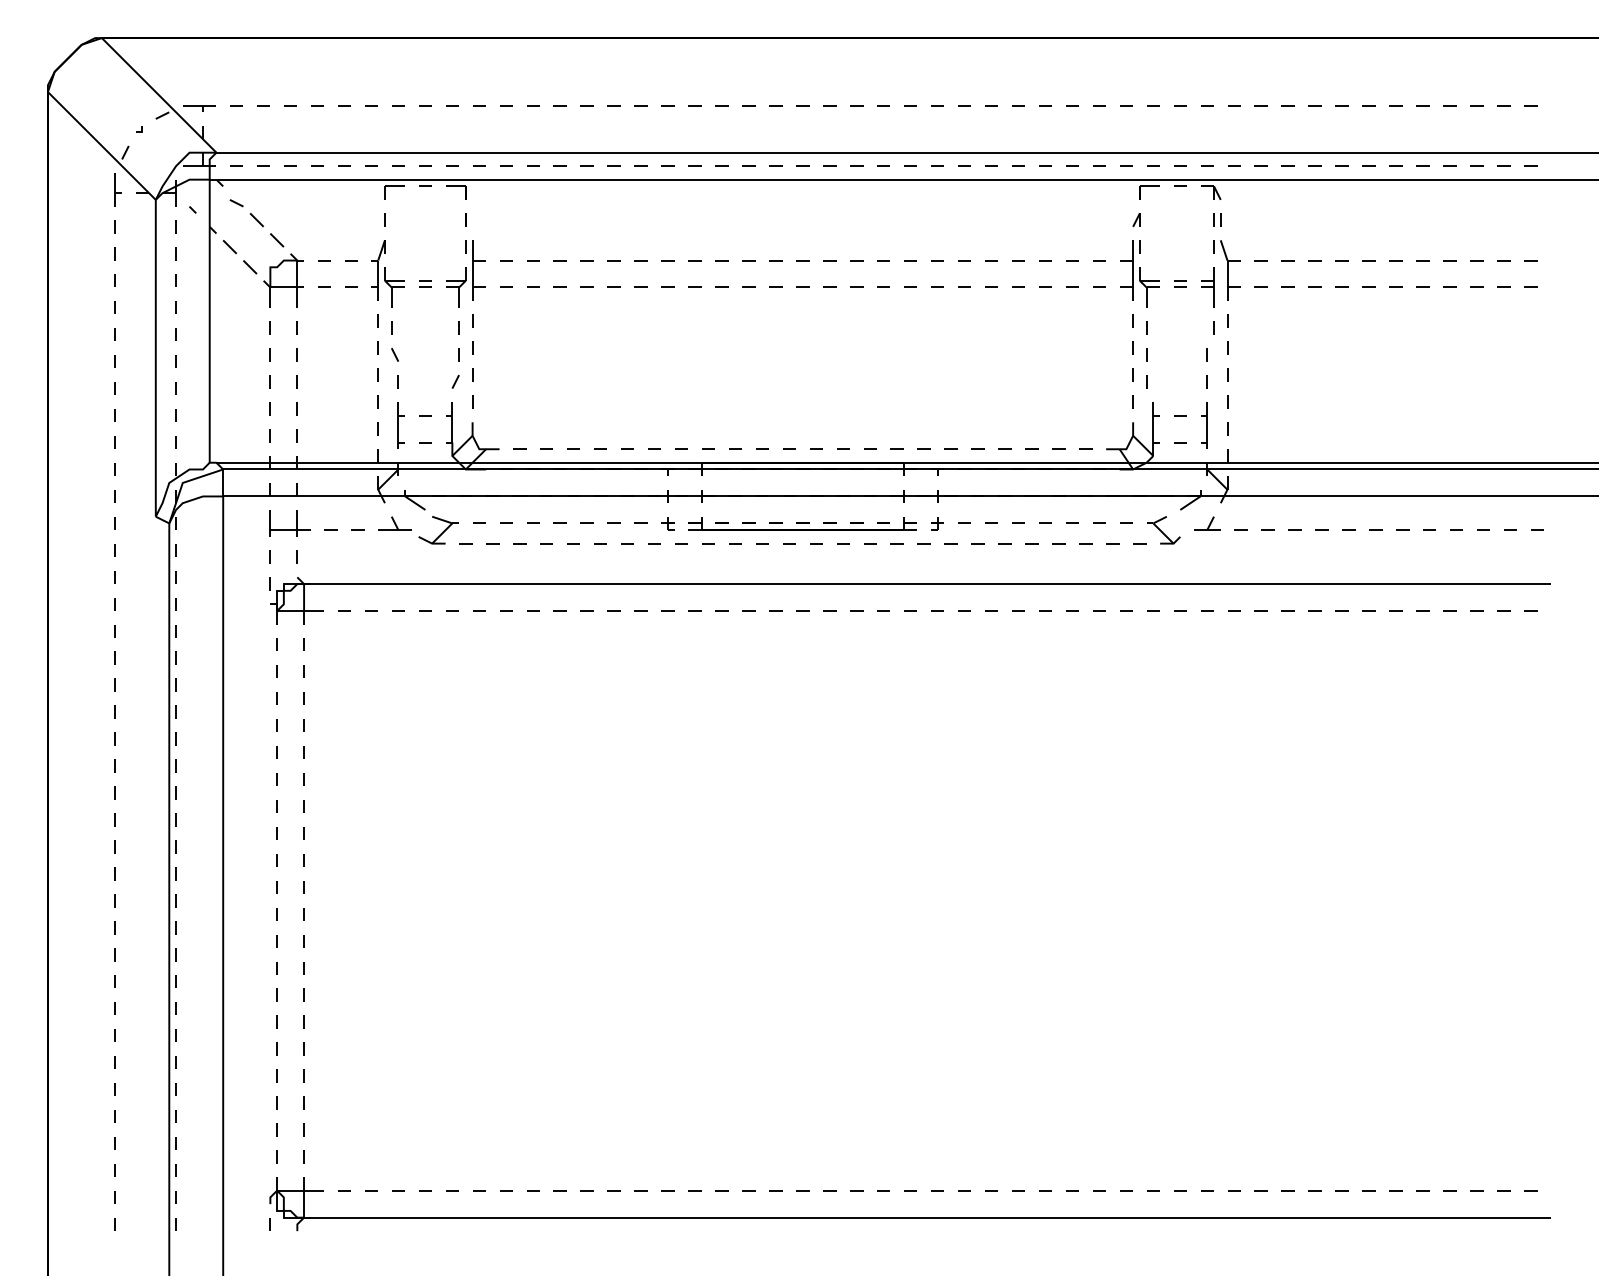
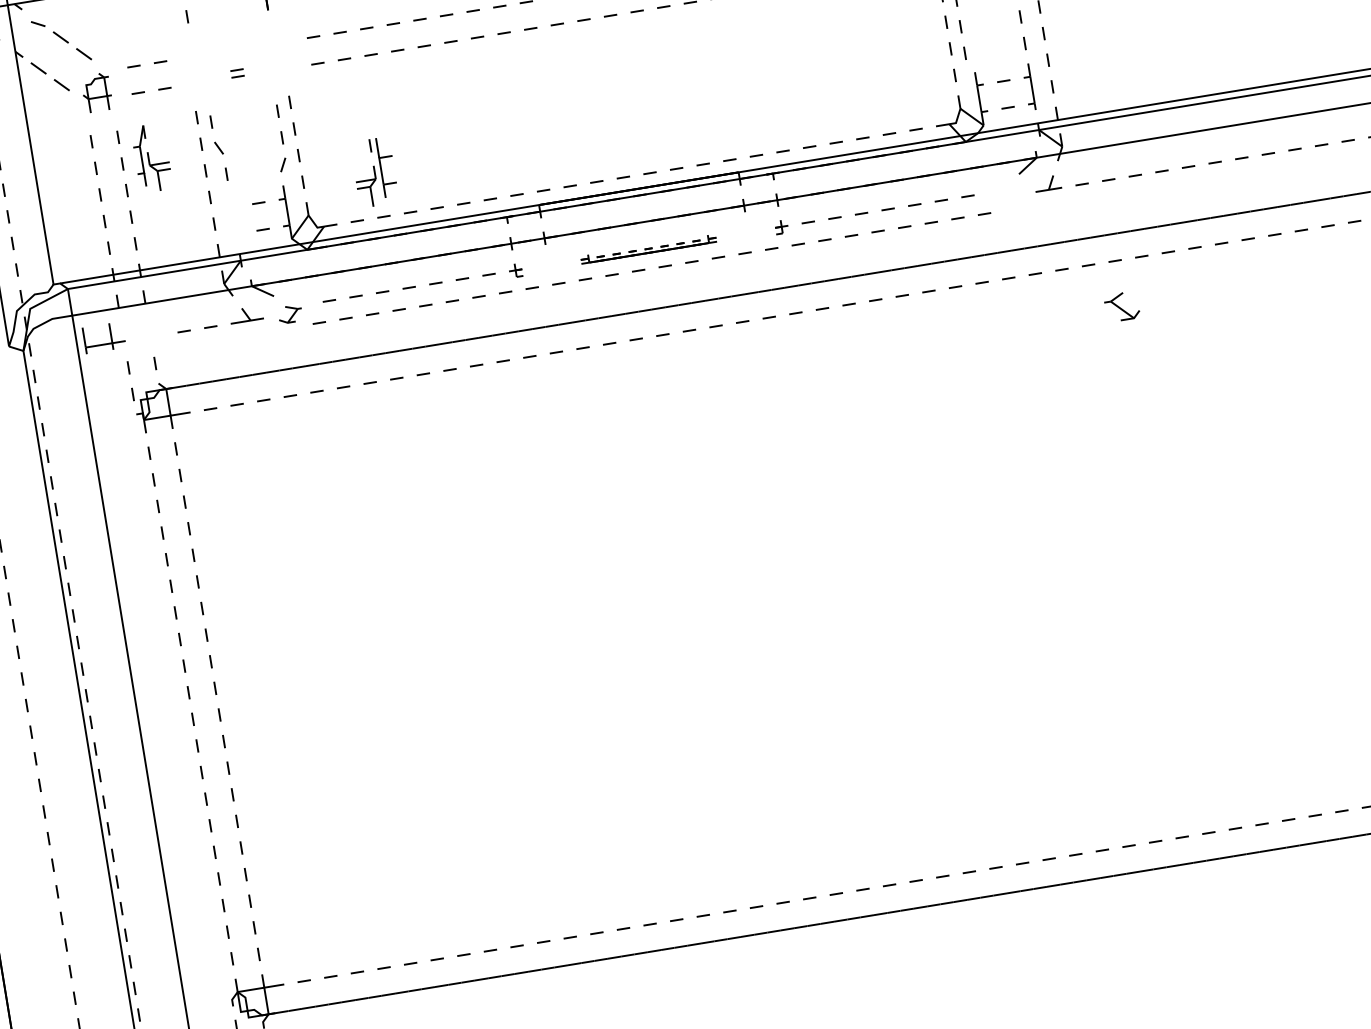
part: (387, 273) -> (151, 157), moved
part: (465, 273) -> (374, 172), moved
part: (283, 280) -> (96, 92), size x0.7
part: (400, 425) -> (235, 216), removed
part: (289, 523) -> (103, 337), moved
part: (802, 523) -> (648, 248), size x0.6
part: (438, 530) -> (290, 314), size x0.6
part: (1163, 530) -> (1121, 306), moved

